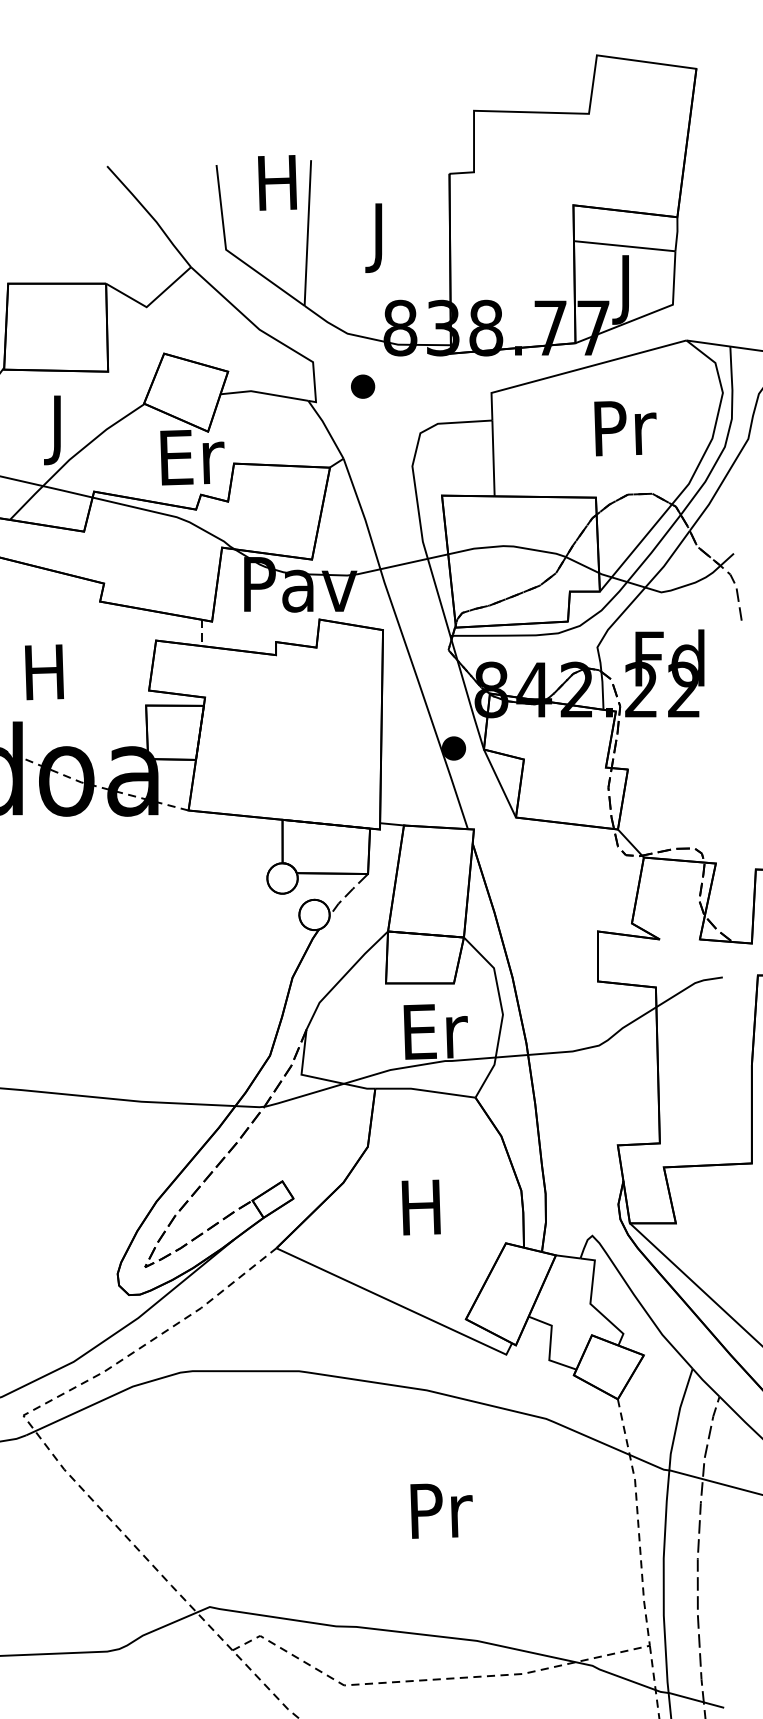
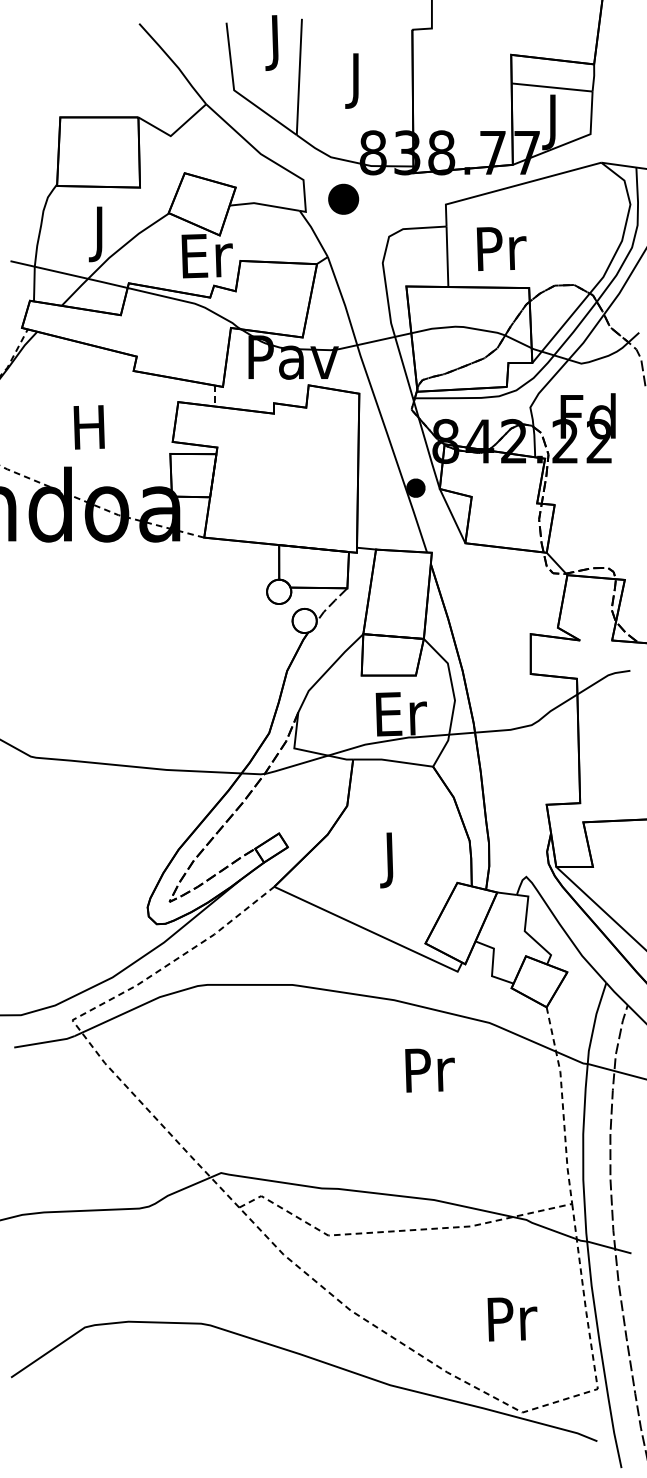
text: (276, 189) -> (274, 42), H -> J
part: (361, 386) -> (342, 199), size x1.6
text: (625, 427) -> (501, 248), moved
text: (420, 1215) -> (389, 860), H -> J
text: (440, 1511) -> (429, 1070), moved

